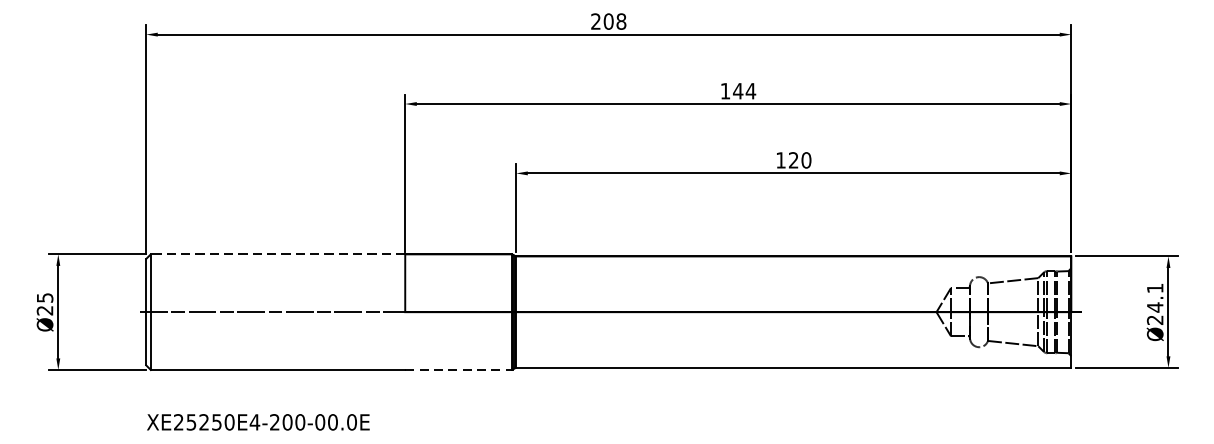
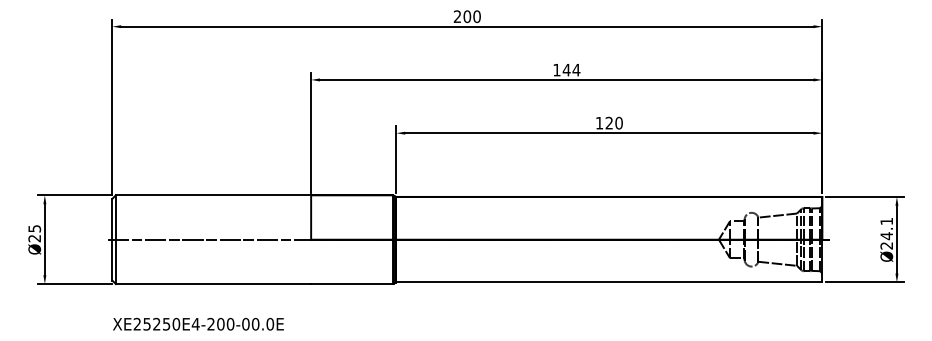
text: (620, 21) -> (476, 16), 208 -> 200
line: (278, 254) -> (213, 195), dashed -> solid
line: (457, 370) -> (351, 284), dashed -> solid

